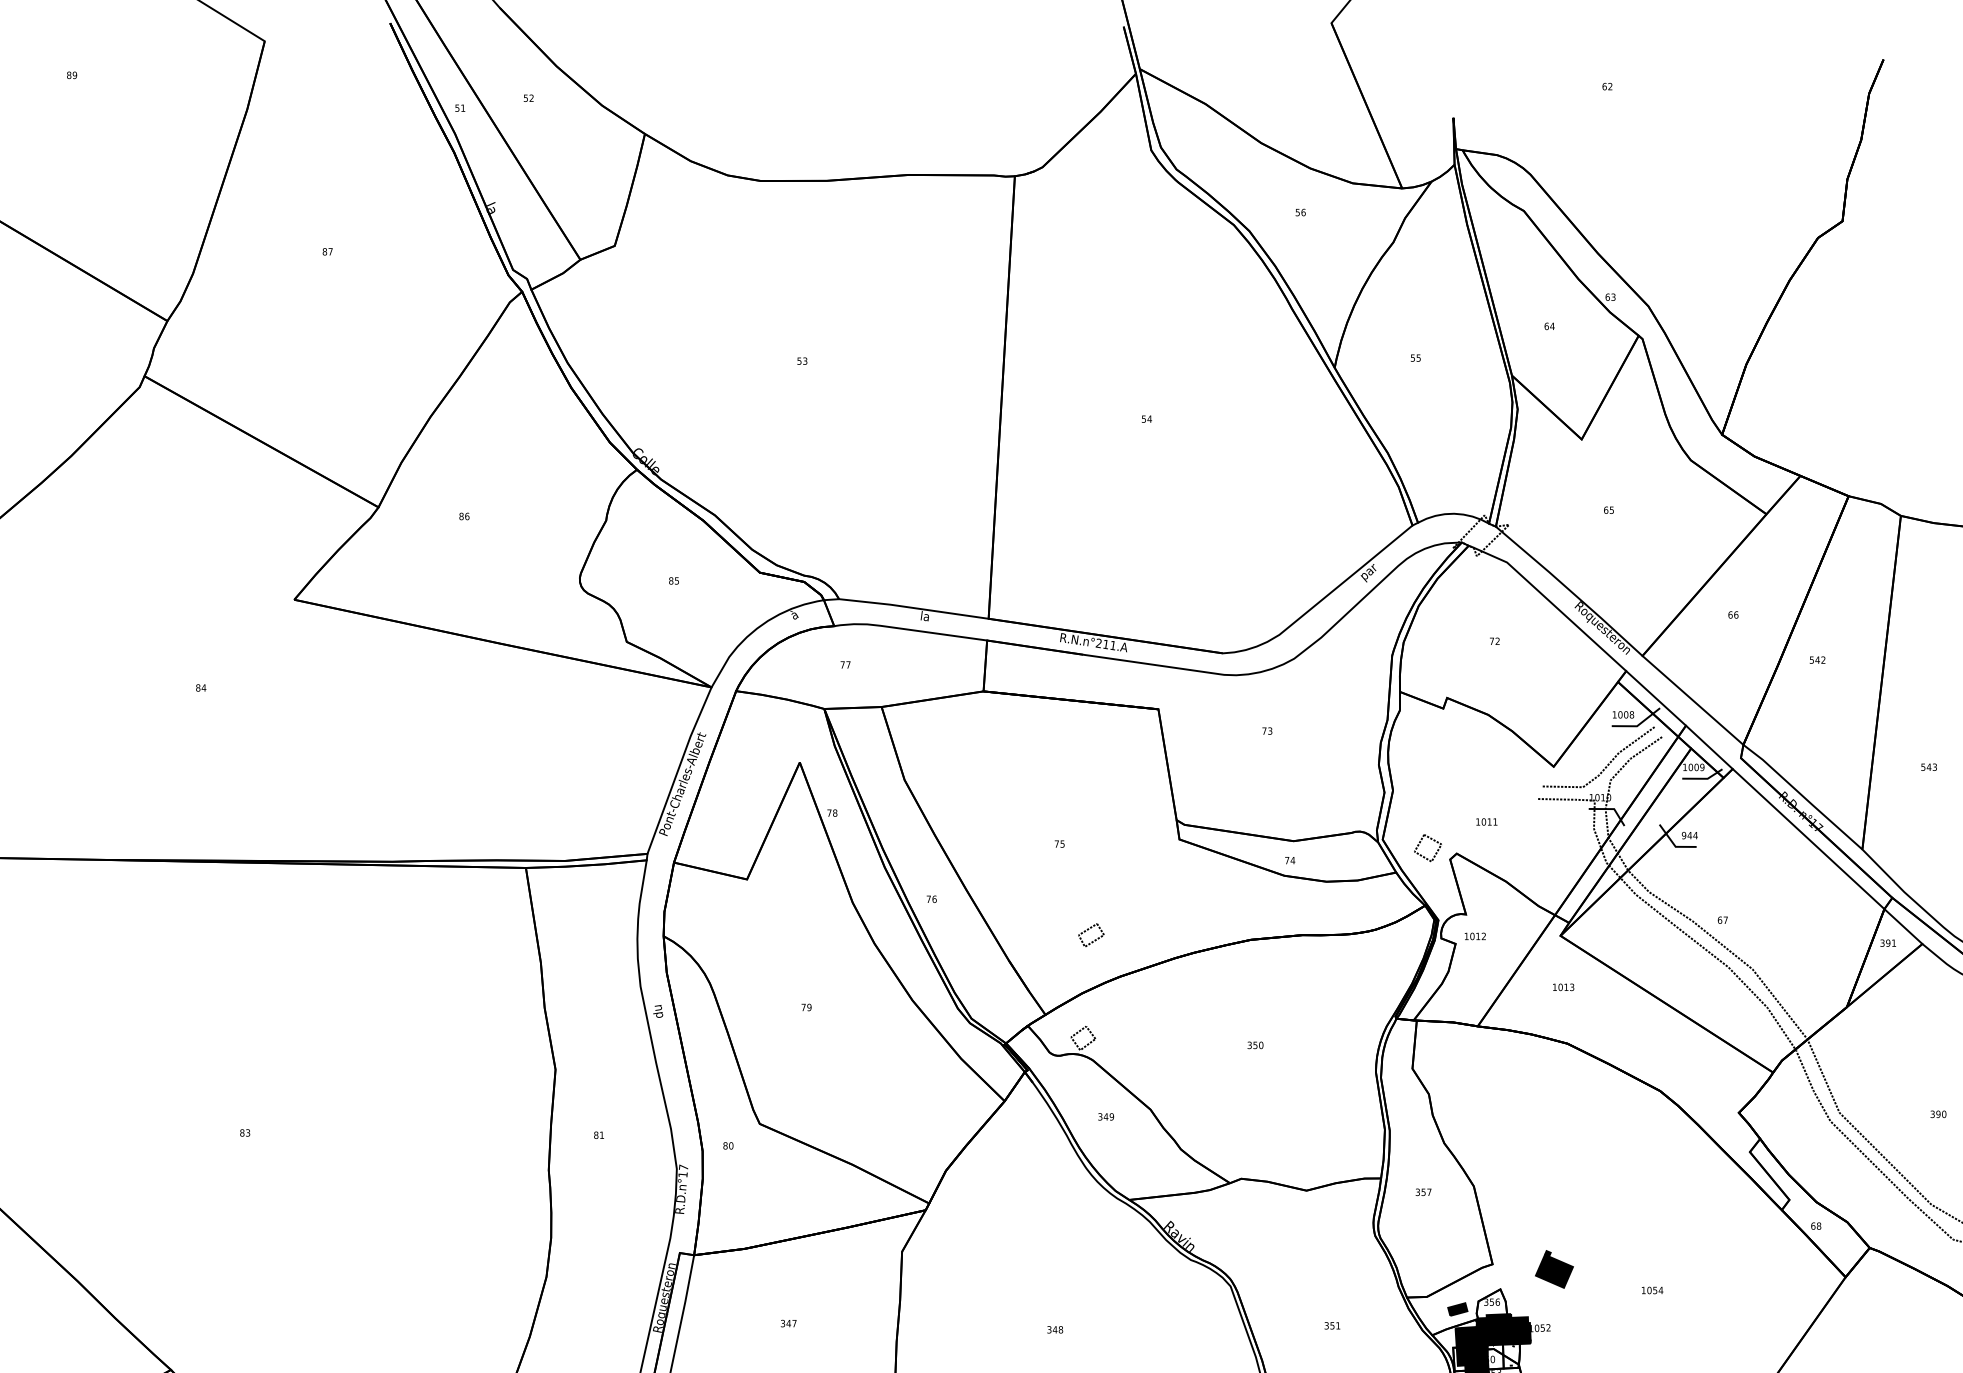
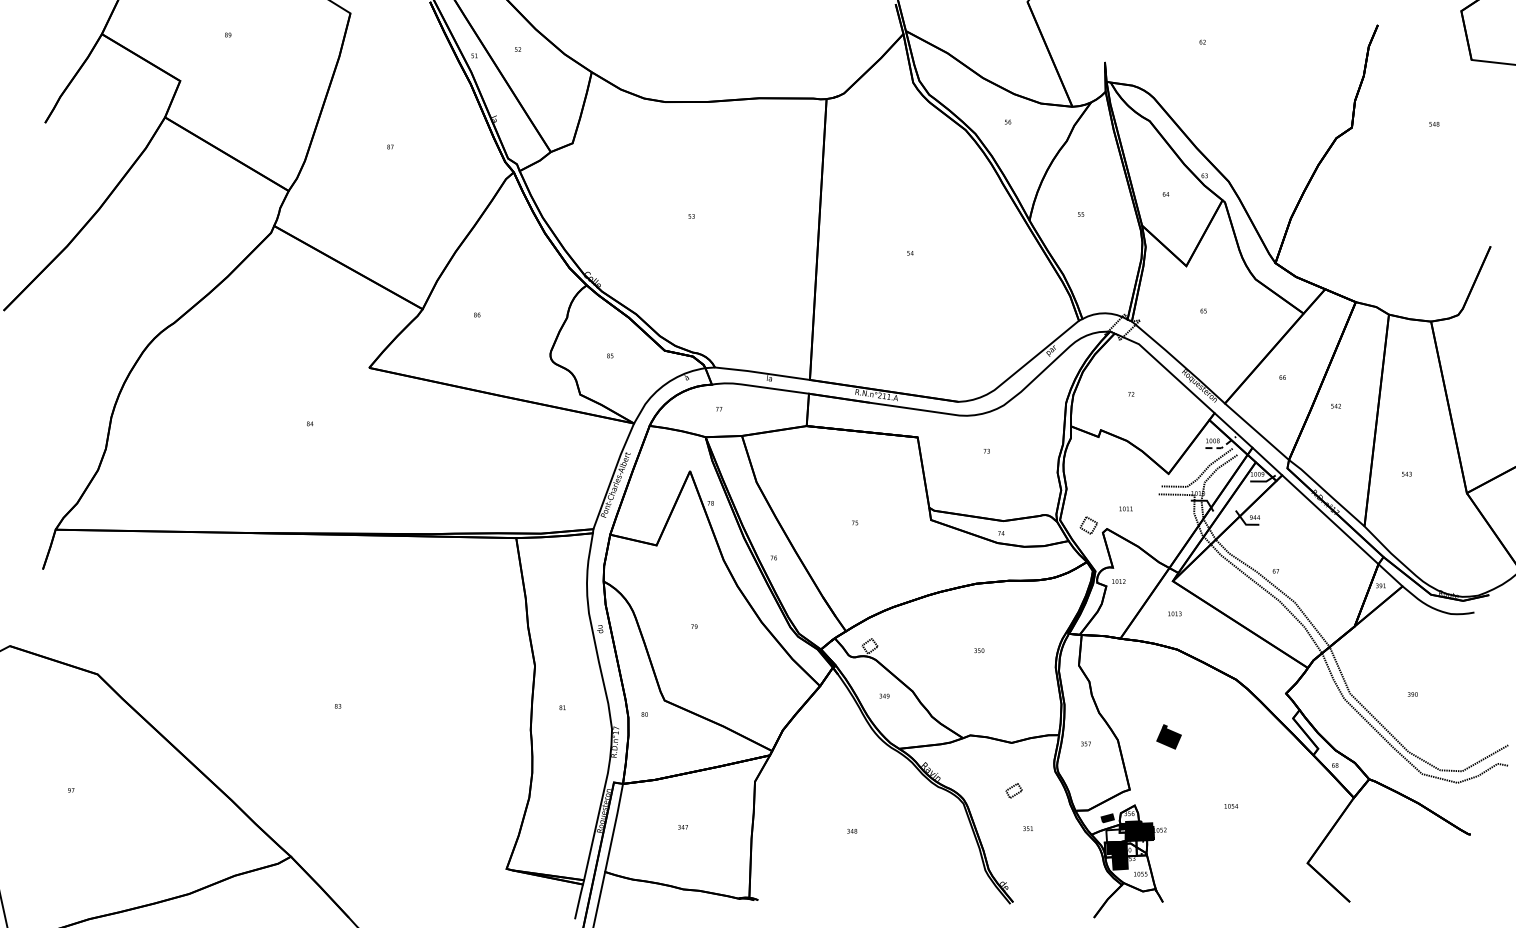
line: (1638, 725) -> (1222, 447), solid -> dashed
part: (1090, 934) -> (1013, 790), moved
part: (1553, 1268) -> (1168, 736), moved
fill: (1471, 1336) -> (1116, 835), removed

